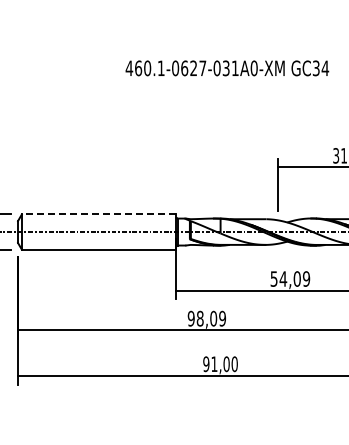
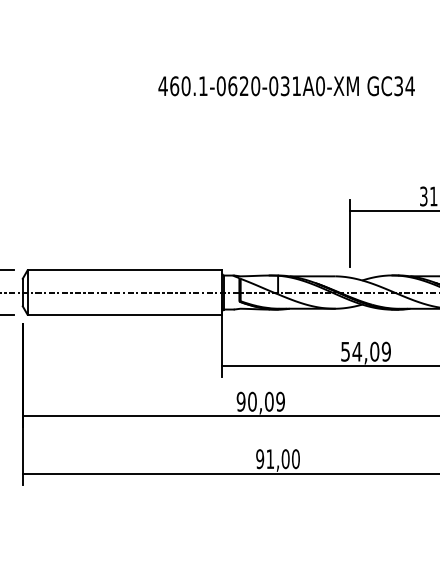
text: (202, 68) -> (255, 86), 460.1-0627-031A0-XM -> 460.1-0620-031A0-XM
line: (98, 214) -> (124, 270), dashed -> solid
text: (199, 318) -> (251, 401), 98,09 -> 90,09

